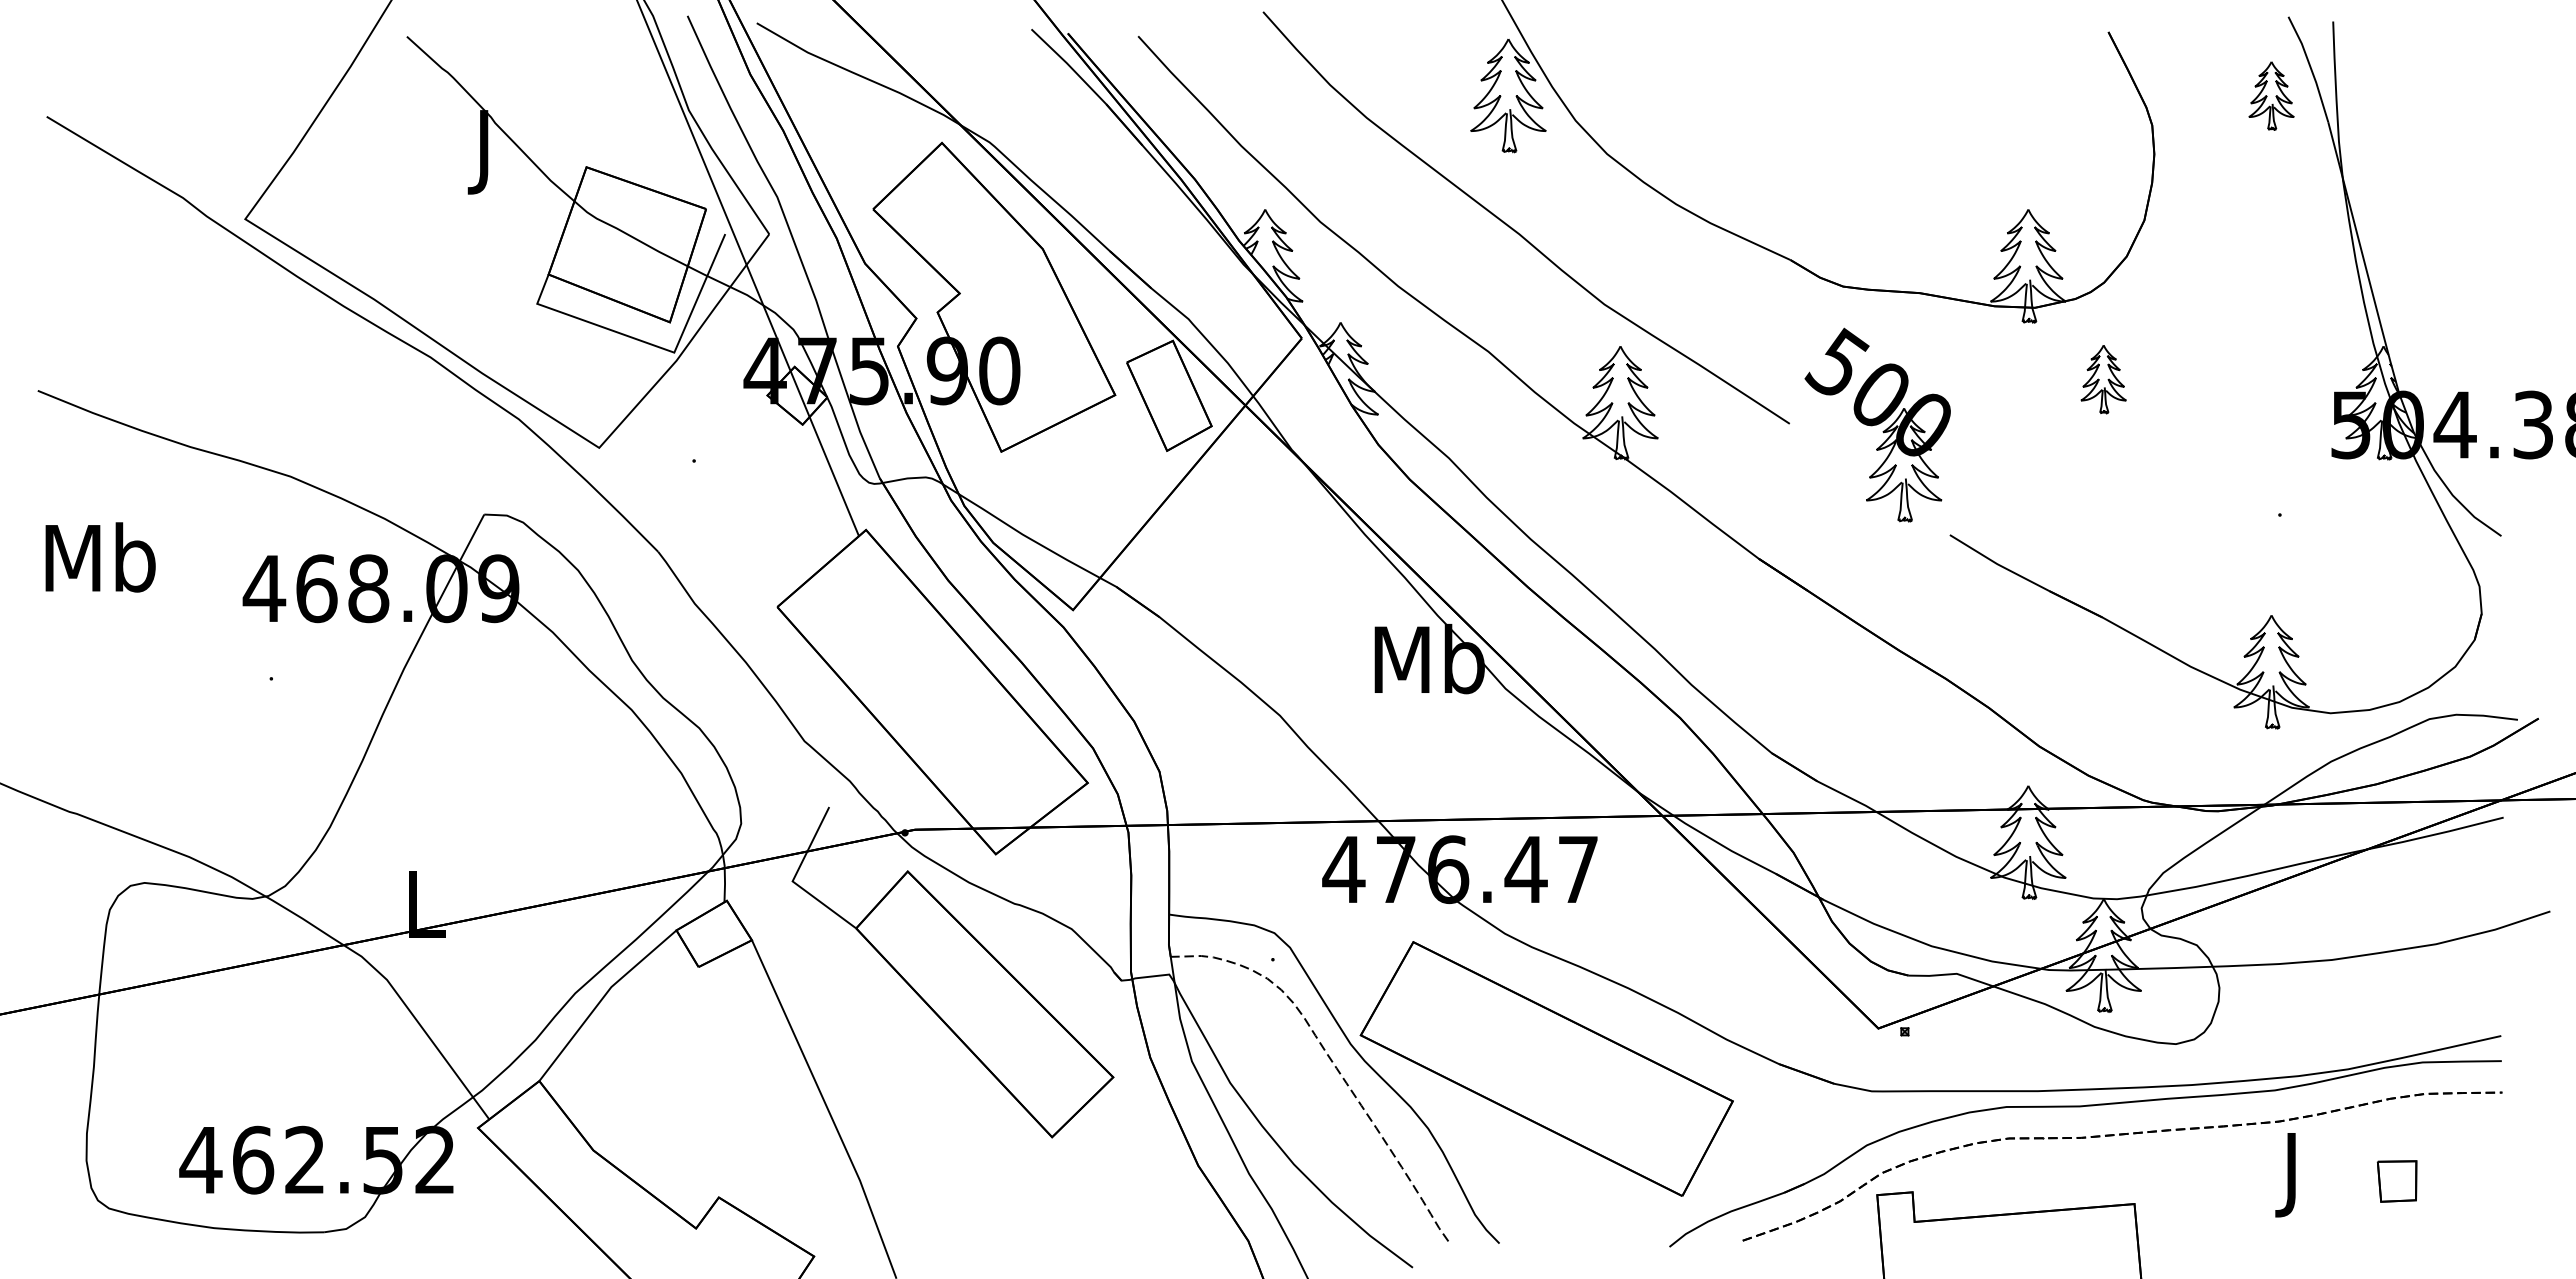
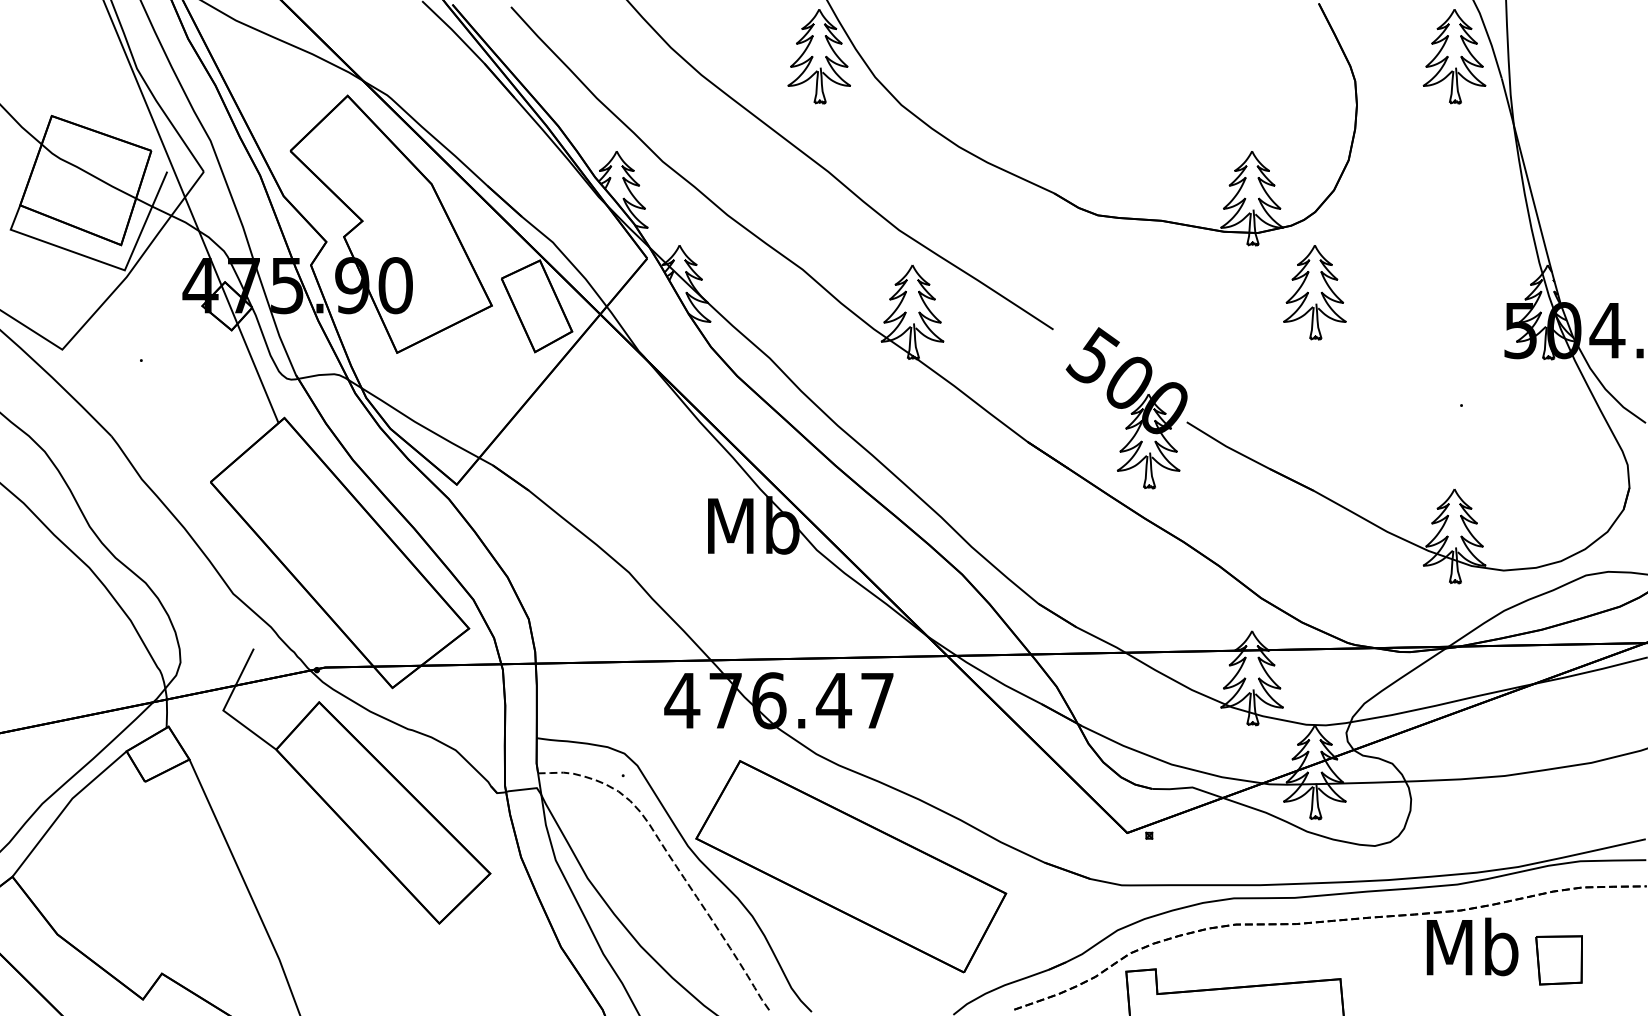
part: (2271, 95) -> (1454, 56), size x1.67
part: (2103, 379) -> (1314, 292), size x1.67
part: (1877, 424) -> (1126, 407), moved
text: (2293, 1173) -> (1472, 953), J -> Mb
part: (2396, 1181) -> (1558, 960), size x1.43

